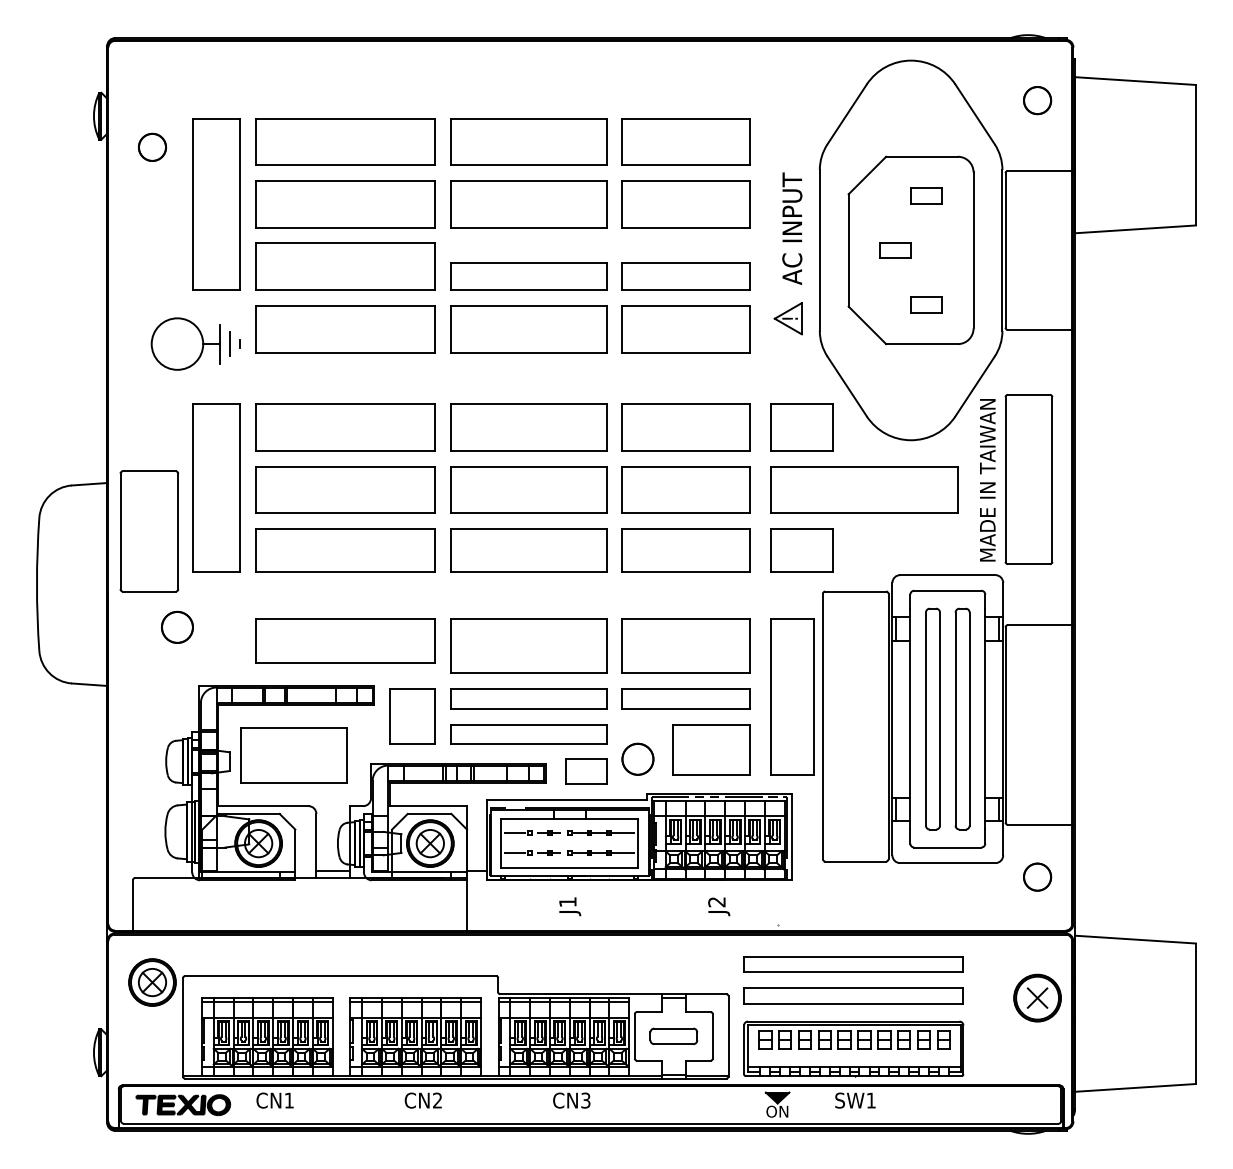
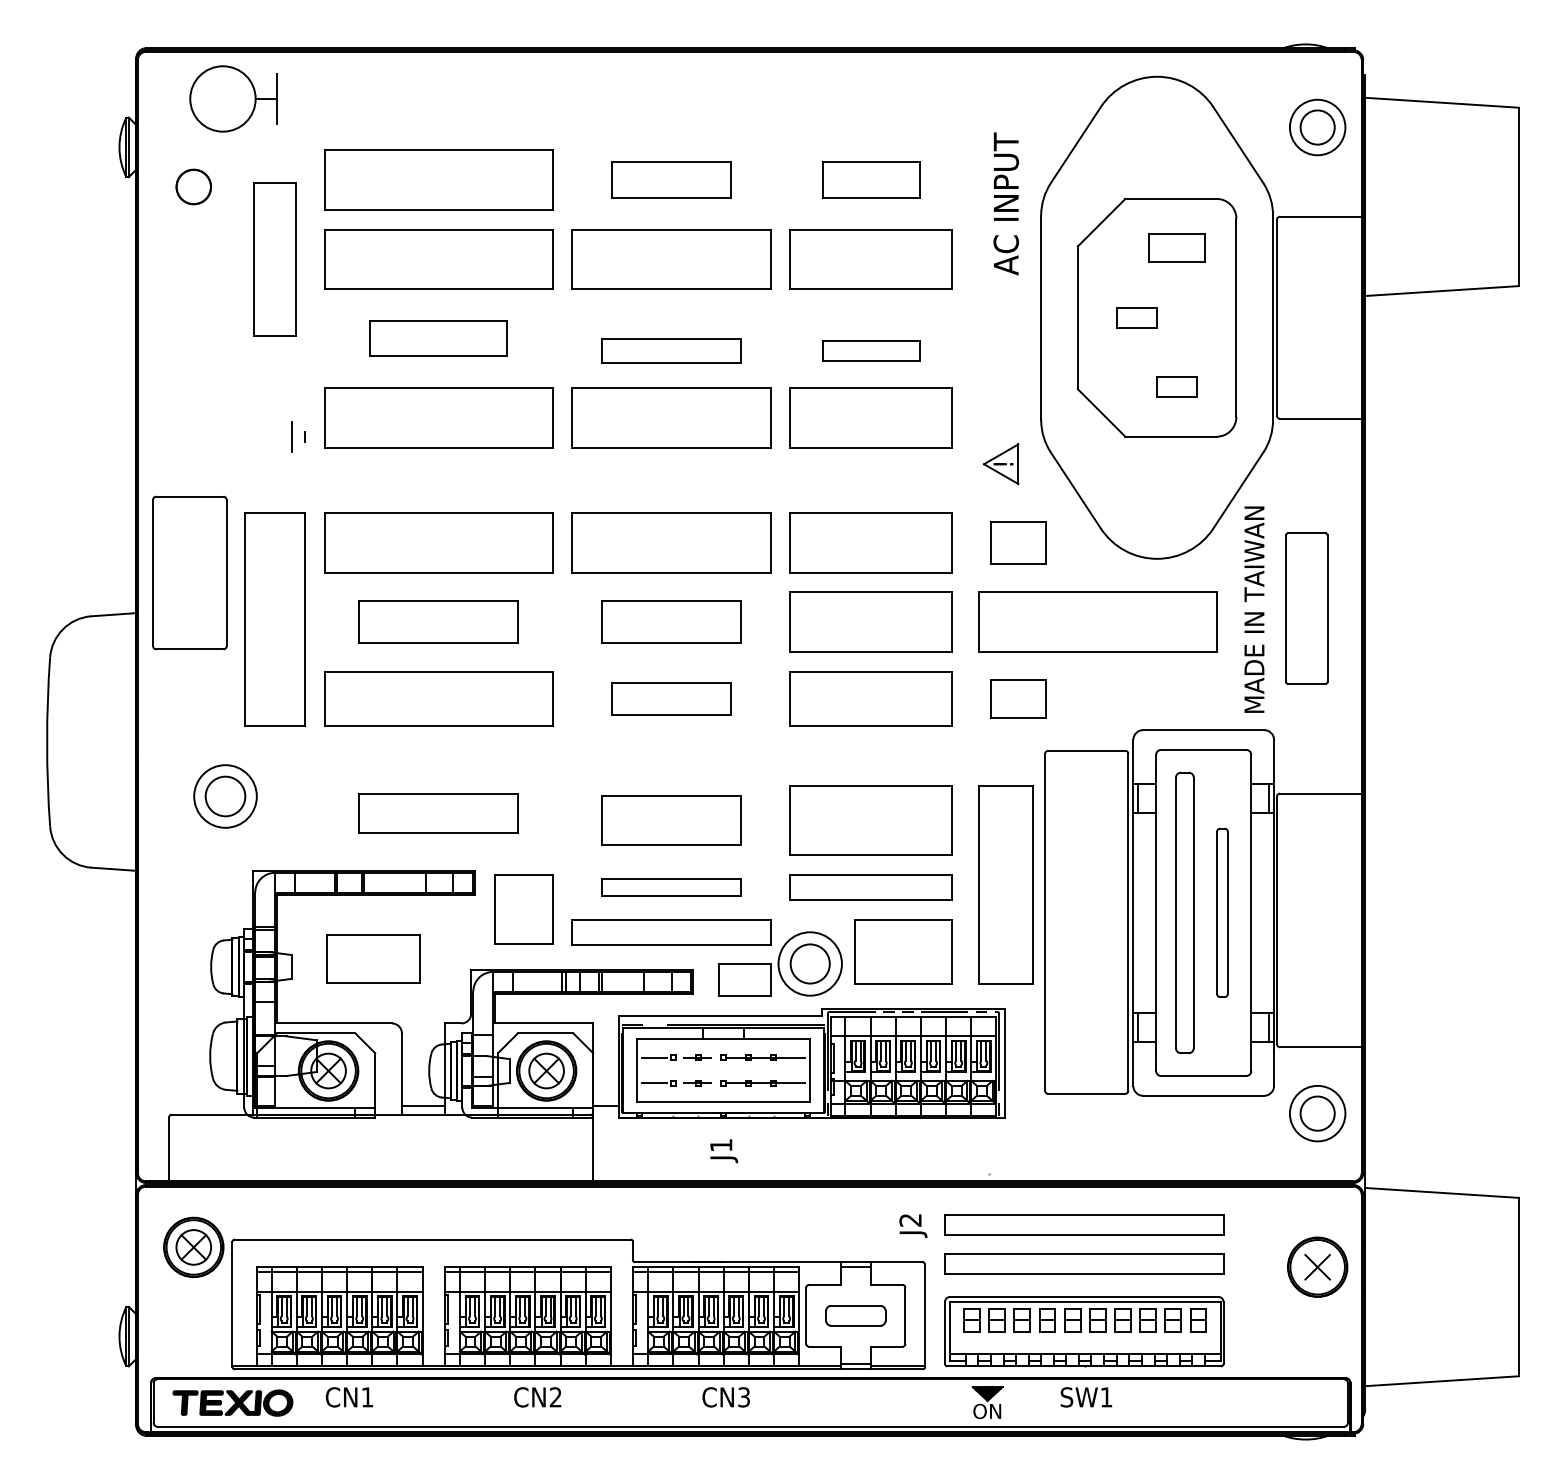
circle: (1037, 100) -> (1317, 127), size x1.6
part: (528, 141) -> (671, 179), size x0.6
part: (685, 141) -> (870, 179), size x0.6
part: (926, 195) -> (1176, 248), size x1.4
part: (216, 204) -> (275, 259), size x0.7
text: (792, 228) -> (1006, 203), moved
part: (345, 266) -> (438, 338), size x0.6
part: (528, 276) -> (671, 350), size x0.7
part: (685, 276) -> (870, 350), size x0.6
part: (787, 318) -> (1000, 463), moved
part: (185, 343) -> (233, 98), moved
part: (801, 427) -> (1017, 542), size x0.7
part: (1028, 479) -> (1306, 608), size x0.7
part: (345, 489) -> (438, 621), size x0.7
part: (528, 489) -> (671, 621), size x0.7
part: (148, 531) -> (188, 573), moved
part: (528, 550) -> (671, 698), size x0.6
part: (801, 550) -> (1017, 698), size x0.7
circle: (177, 627) -> (225, 796), size x1.6
part: (345, 640) -> (438, 813), size x0.7
part: (528, 645) -> (671, 819), size x0.7
part: (528, 698) -> (671, 886), size x0.7
part: (962, 718) -> (1222, 912), size x0.6
part: (293, 755) -> (372, 959), size x0.7
circle: (637, 758) -> (809, 962), size x1.6
circle: (1037, 876) -> (1317, 1112), size x1.6
text: (719, 906) -> (913, 1225), moved

